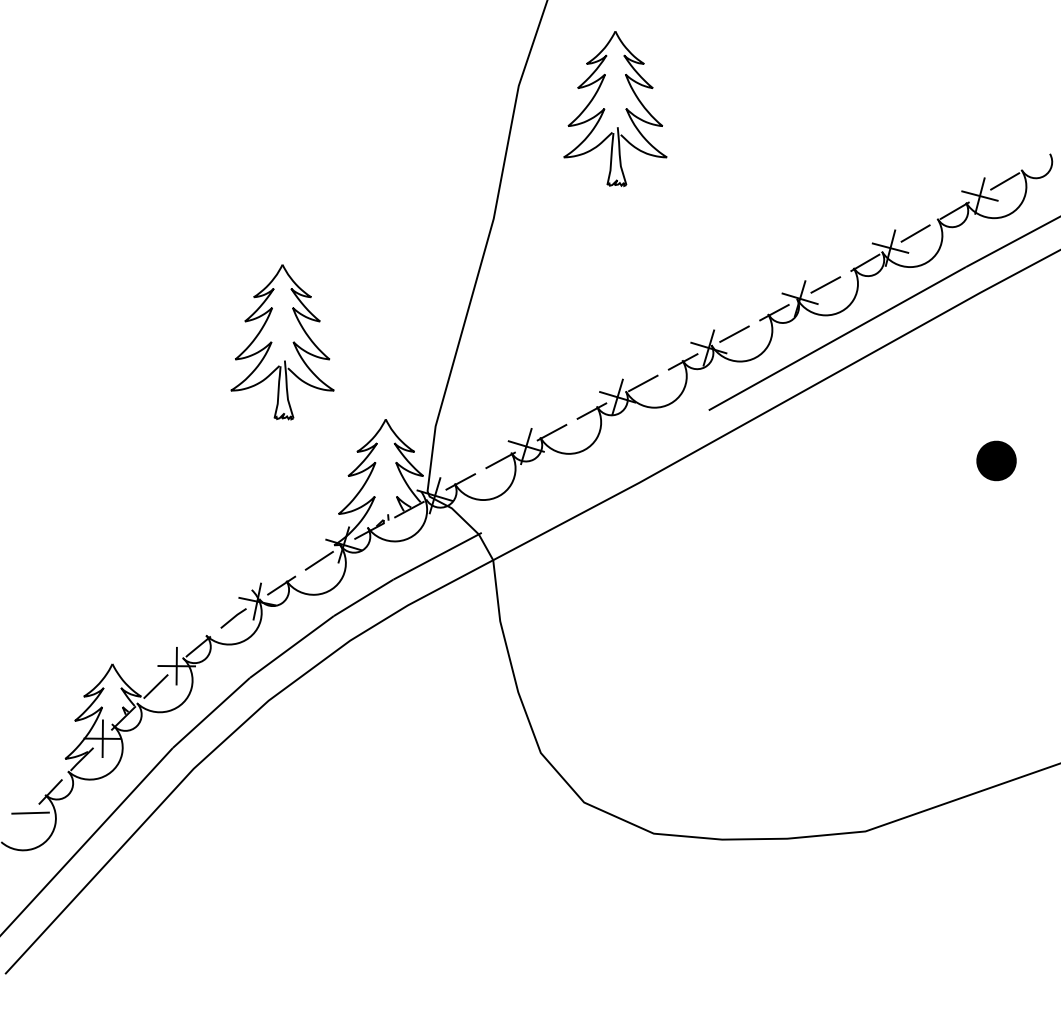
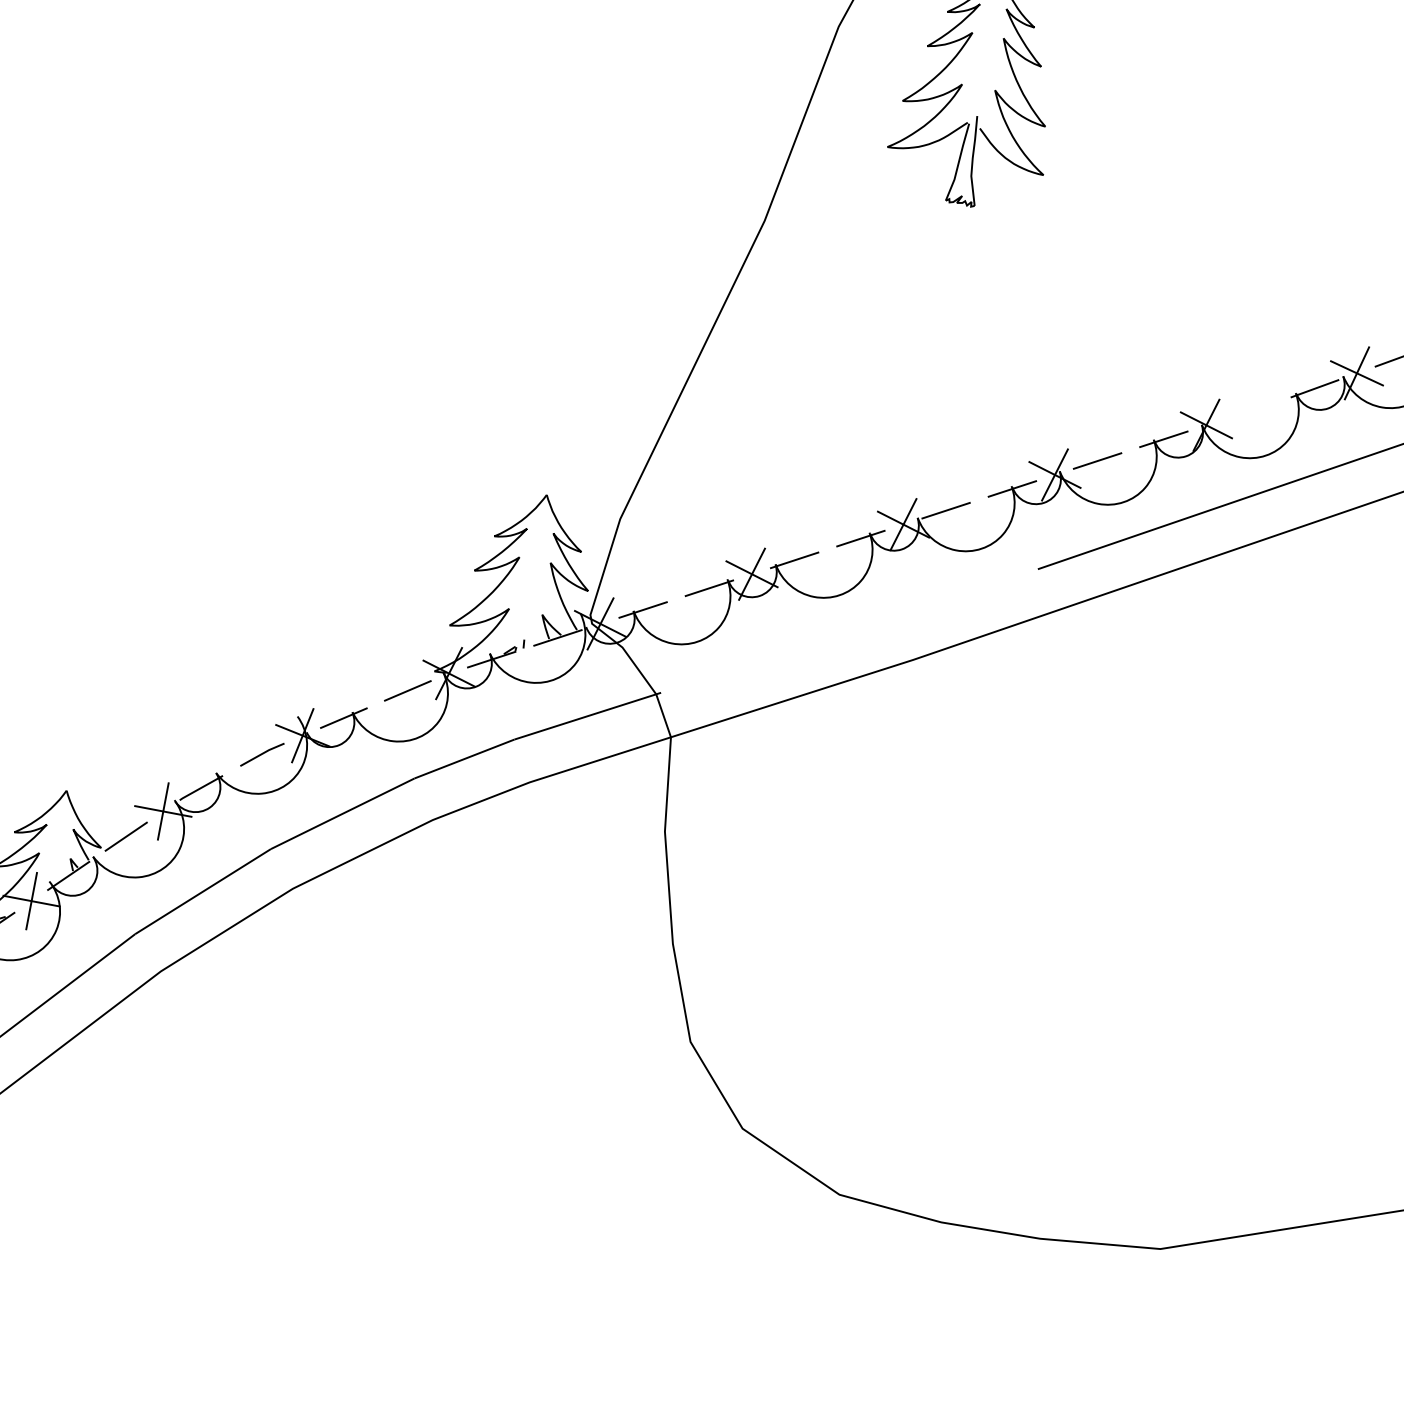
line: (825, 284) -> (1248, 410), removed
part: (282, 342) -> (411, 350), removed

